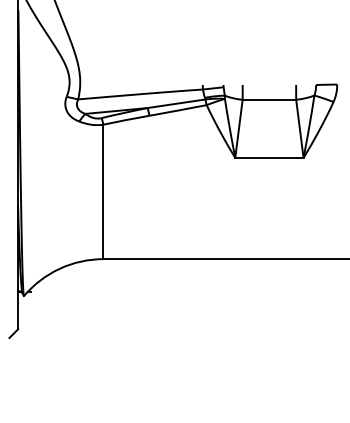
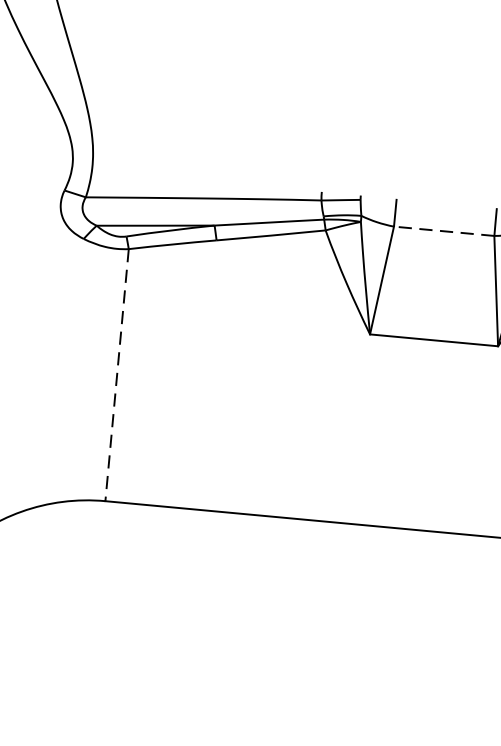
line: (269, 99) -> (444, 230), solid -> dashed
line: (103, 192) -> (117, 376), solid -> dashed

